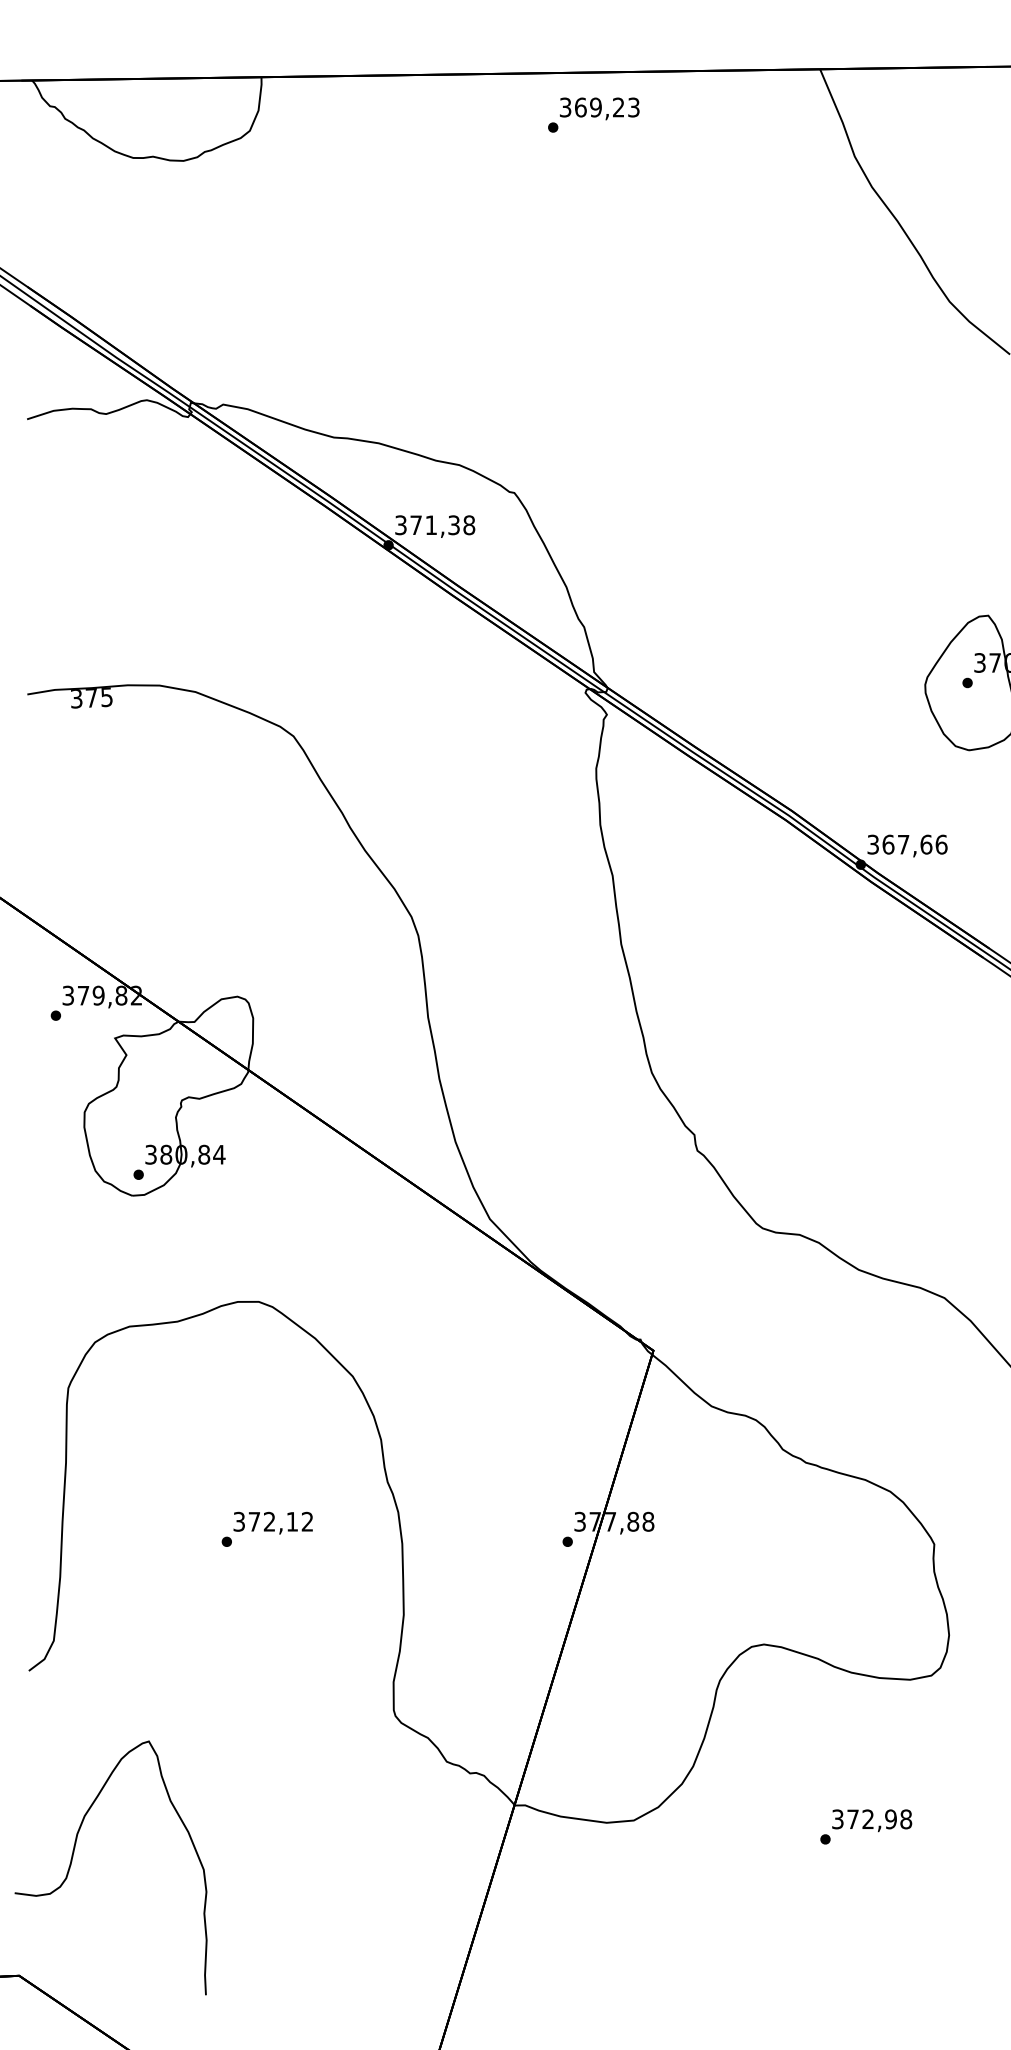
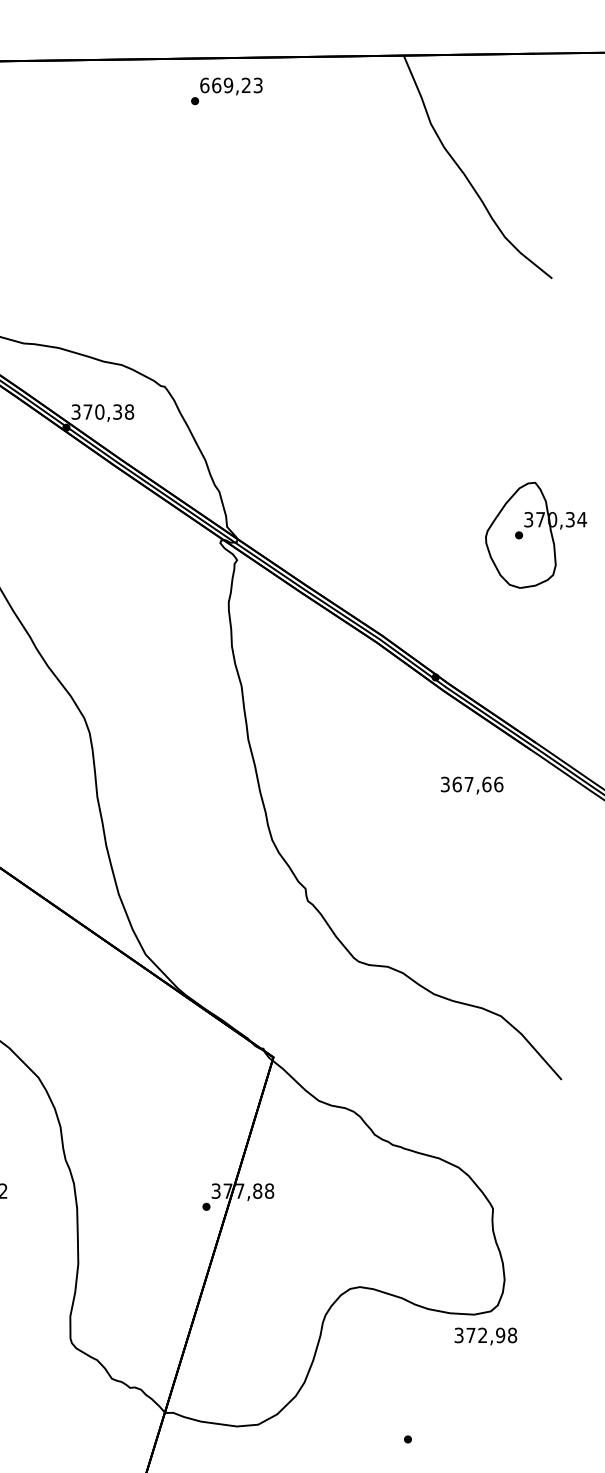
text: (565, 107) -> (204, 85), 369,23 -> 669,23
text: (431, 525) -> (99, 412), 371,38 -> 370,38
text: (907, 845) -> (472, 785), moved
text: (872, 1820) -> (486, 1336), moved

